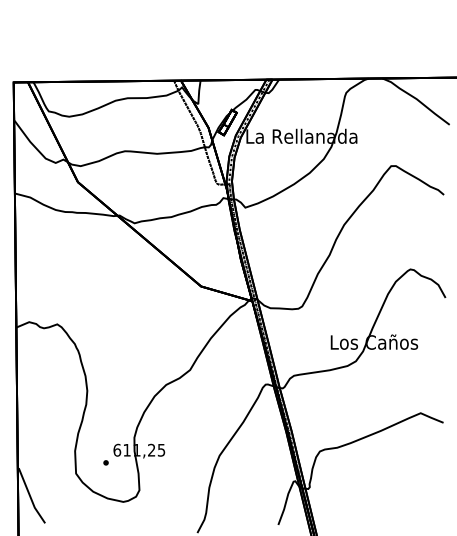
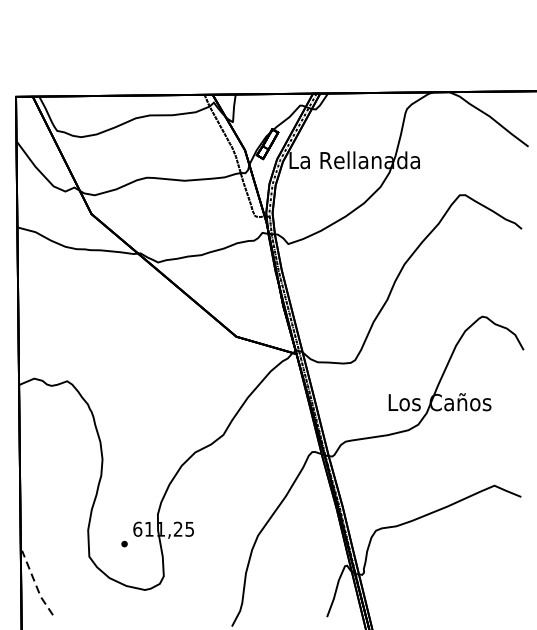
line: (30, 495) -> (35, 582), solid -> dashed

